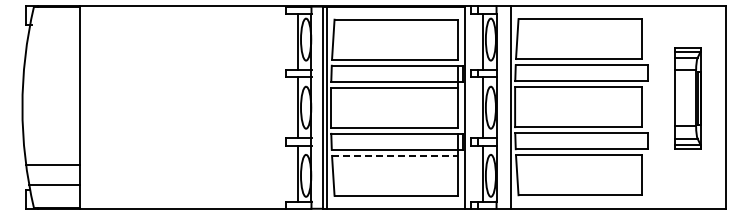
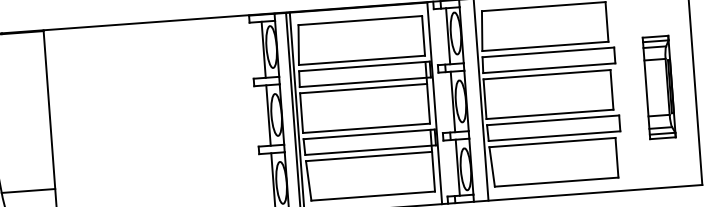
part: (687, 98) -> (659, 87), moved
line: (395, 155) -> (369, 156), dashed -> solid

